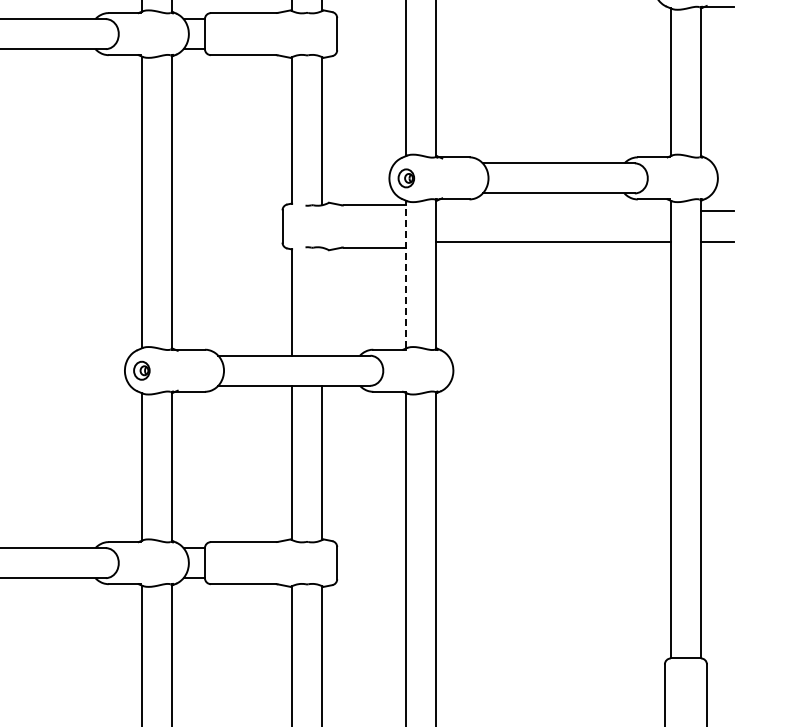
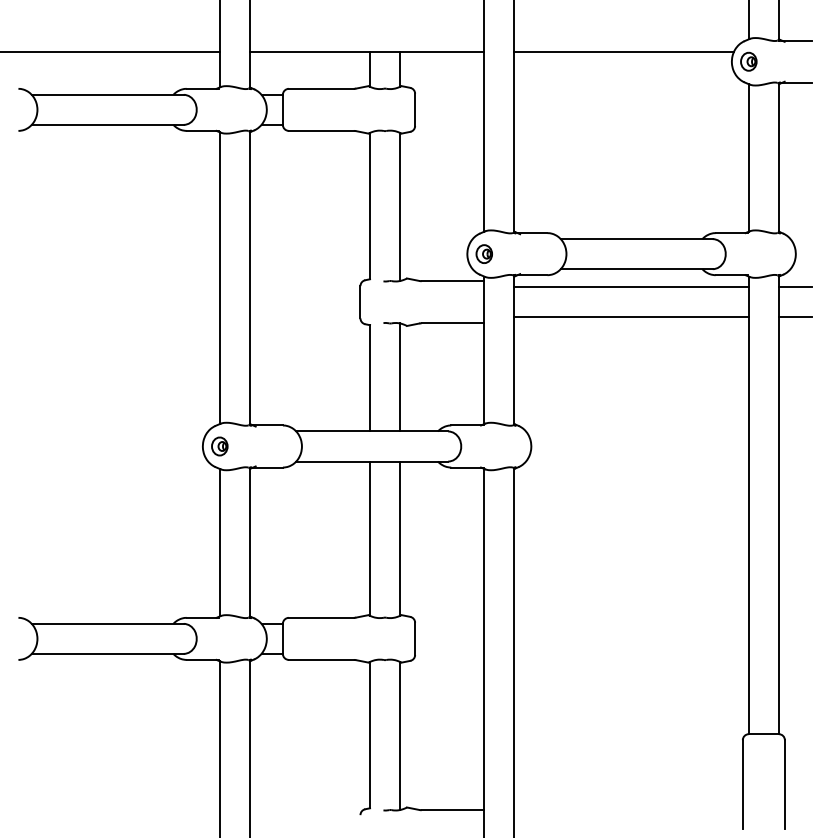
line: (553, 211) -> (631, 287), added
line: (406, 274) -> (484, 350), dashed -> solid
line: (322, 301) -> (400, 377), added

